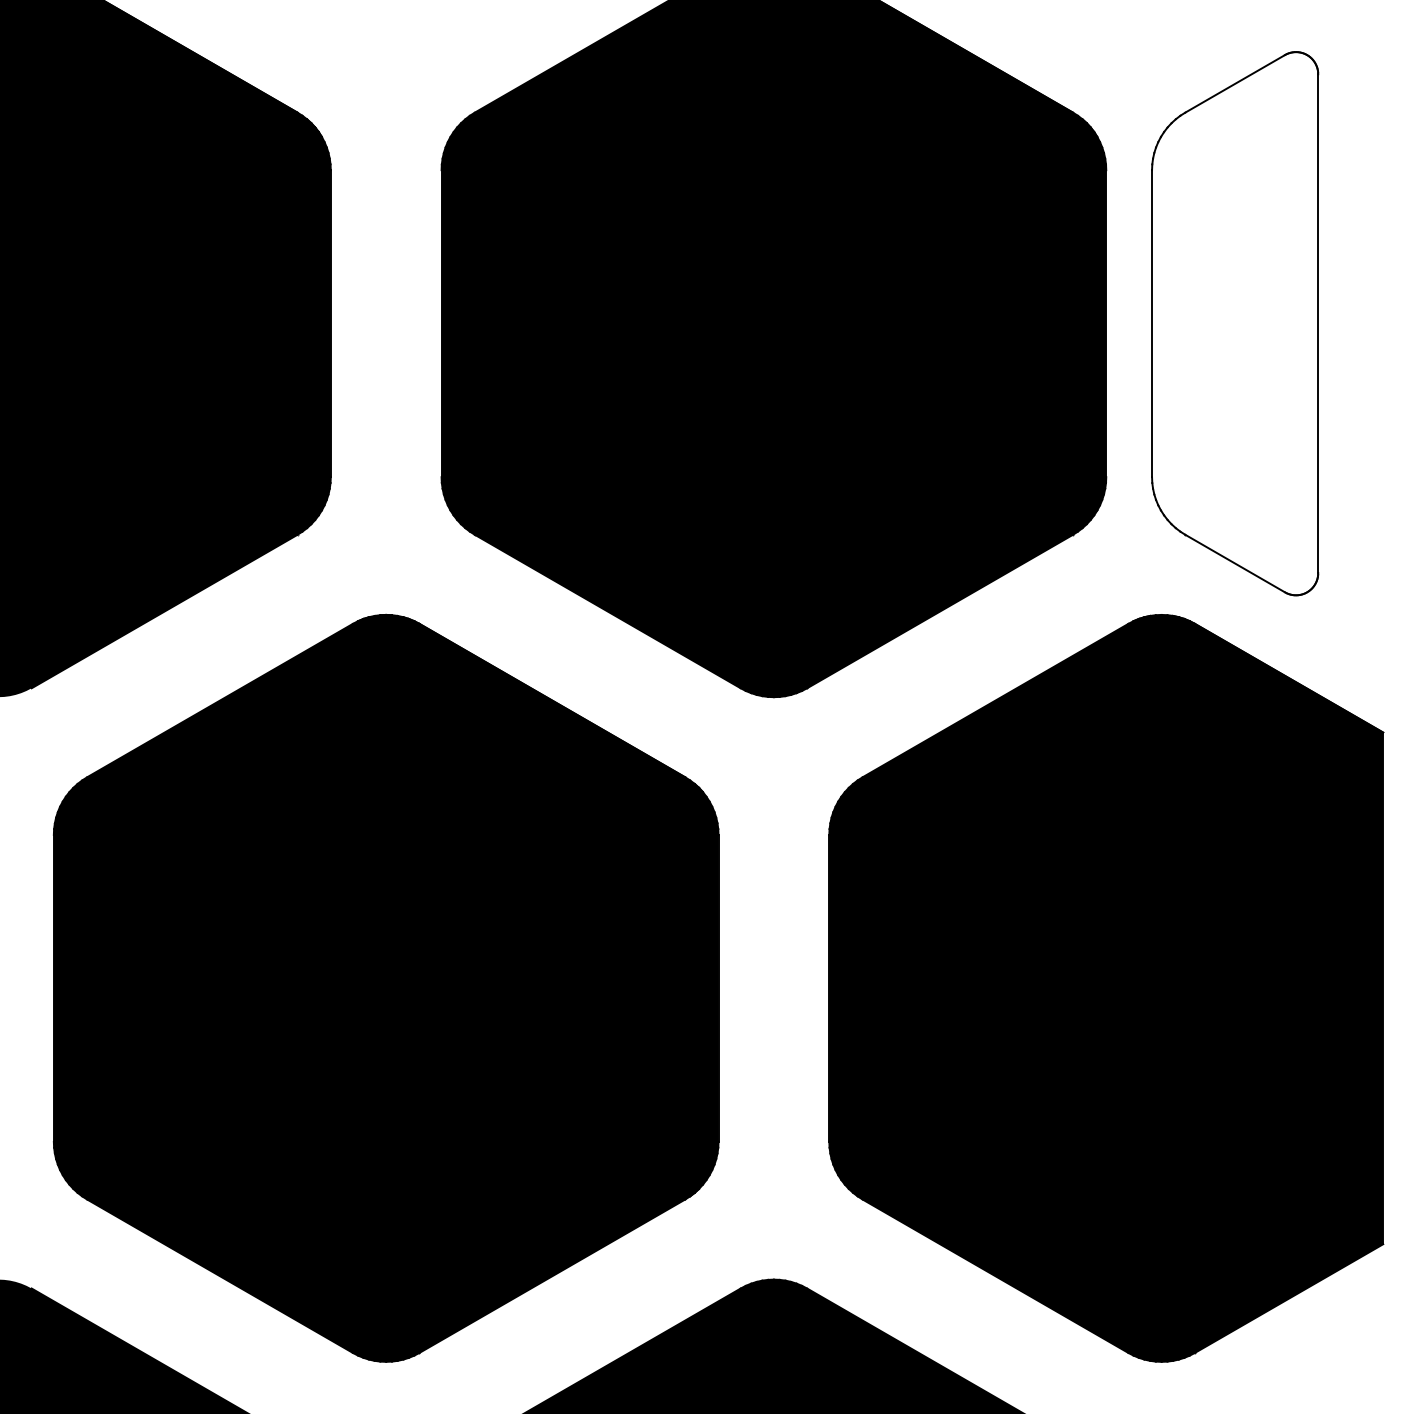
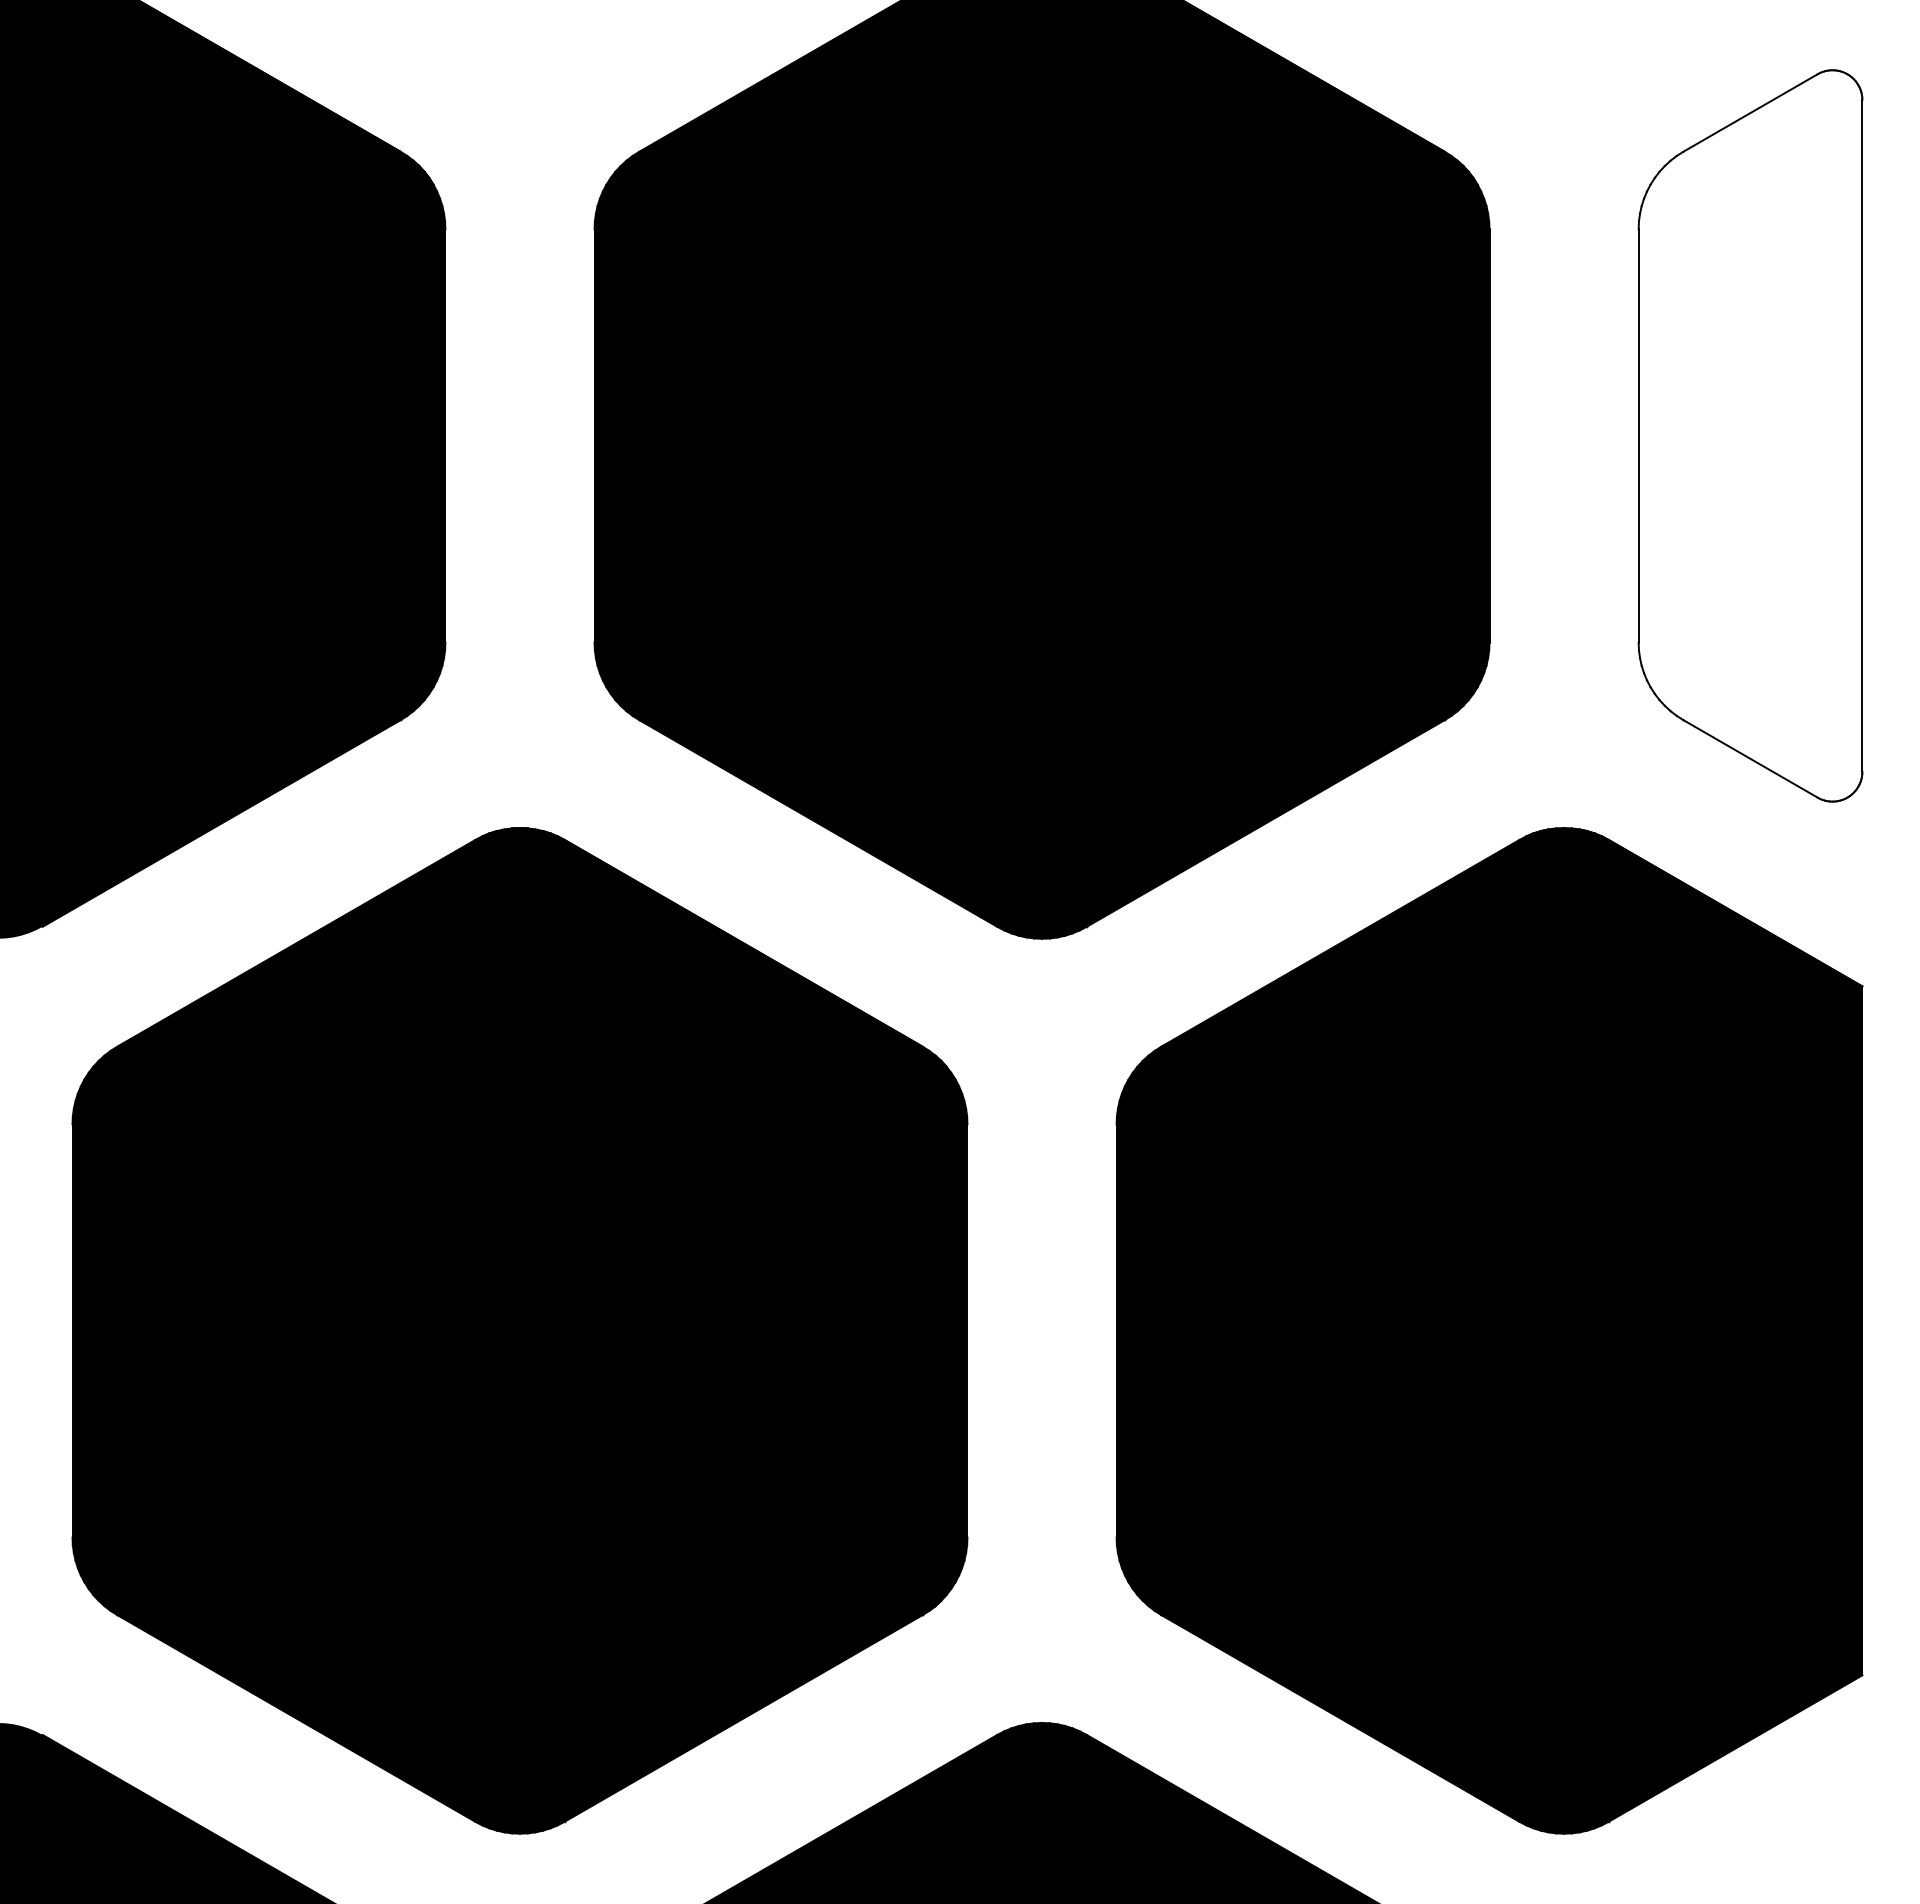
part: (1235, 323) -> (1751, 435), moved

